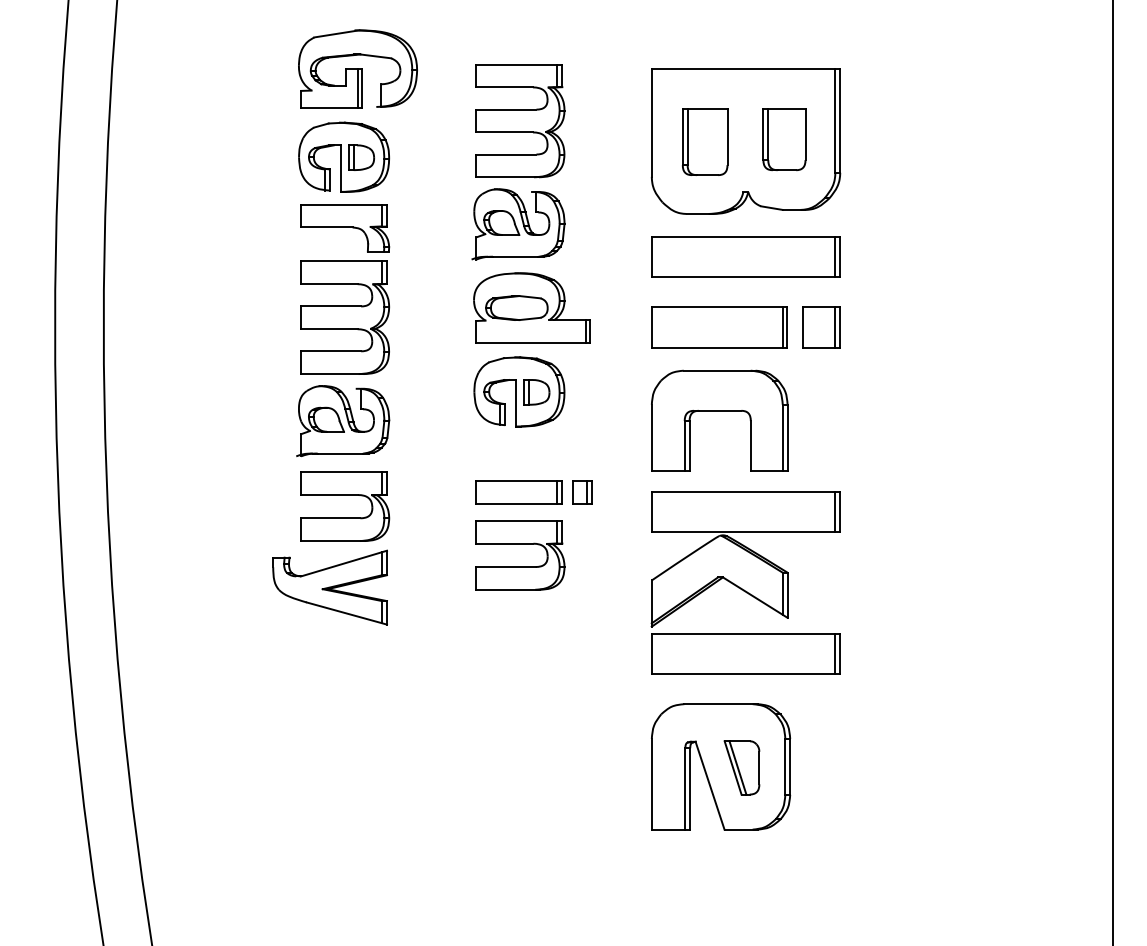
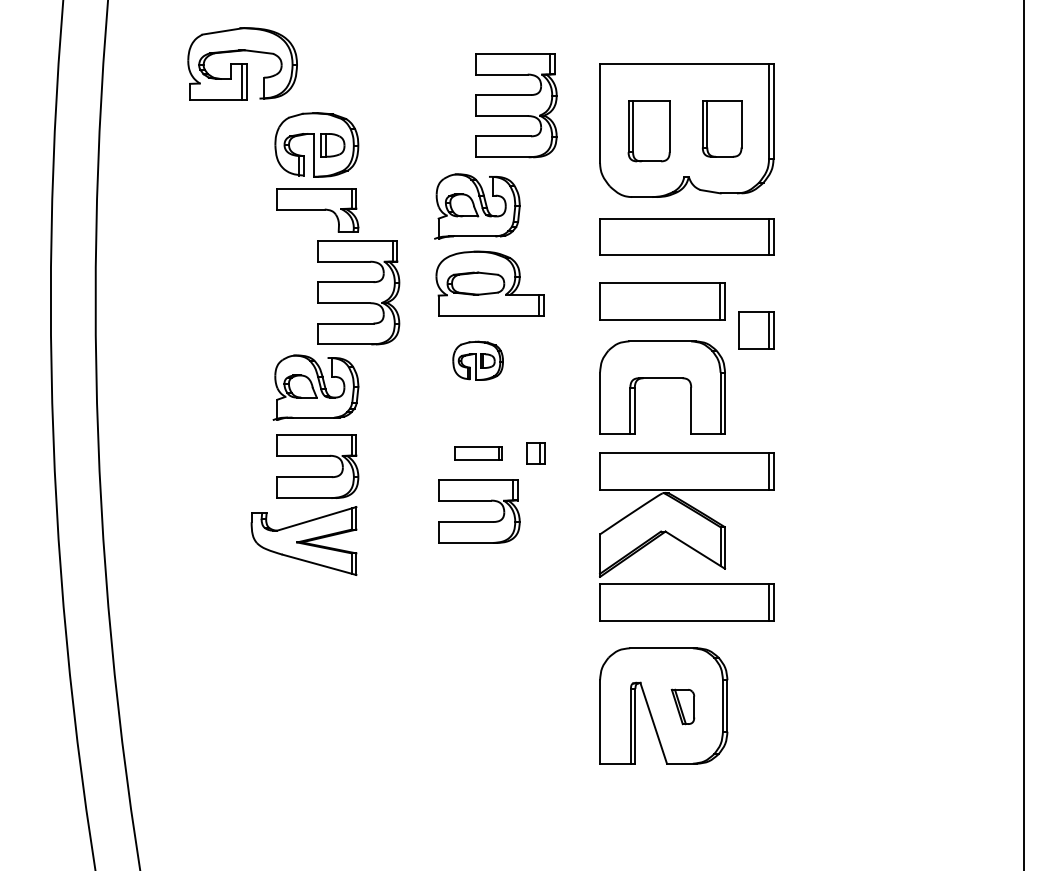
part: (357, 68) -> (242, 63), moved
part: (520, 120) -> (516, 105), moved
part: (344, 317) -> (358, 292), moved
part: (821, 327) -> (756, 330), moved
part: (518, 391) -> (477, 360), size x0.6
part: (519, 492) -> (478, 453), size x0.6
part: (741, 767) -> (682, 706), size x0.7

